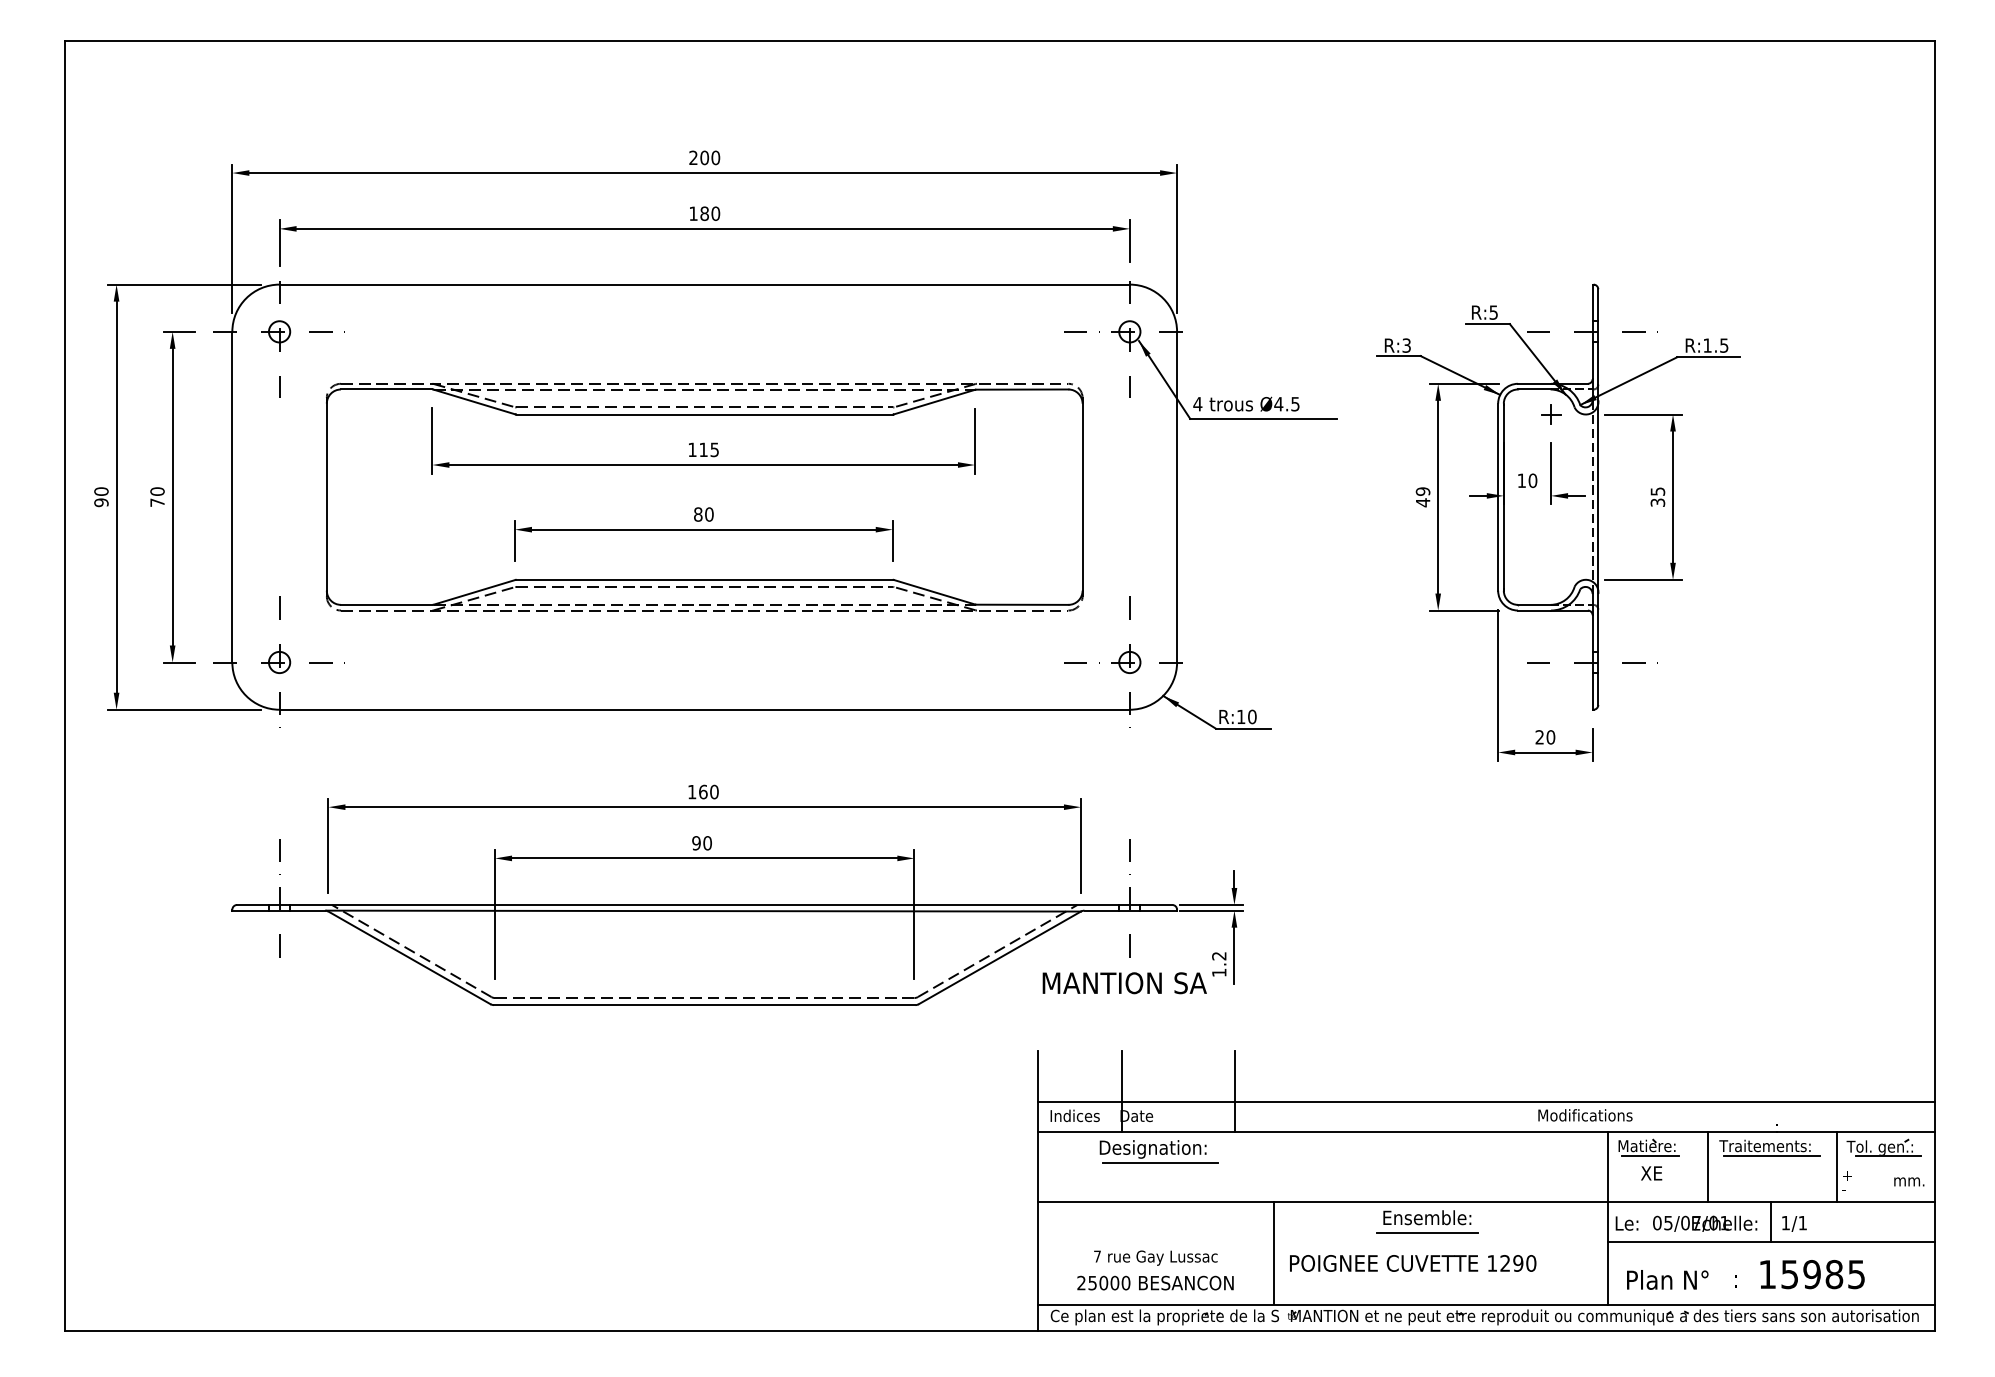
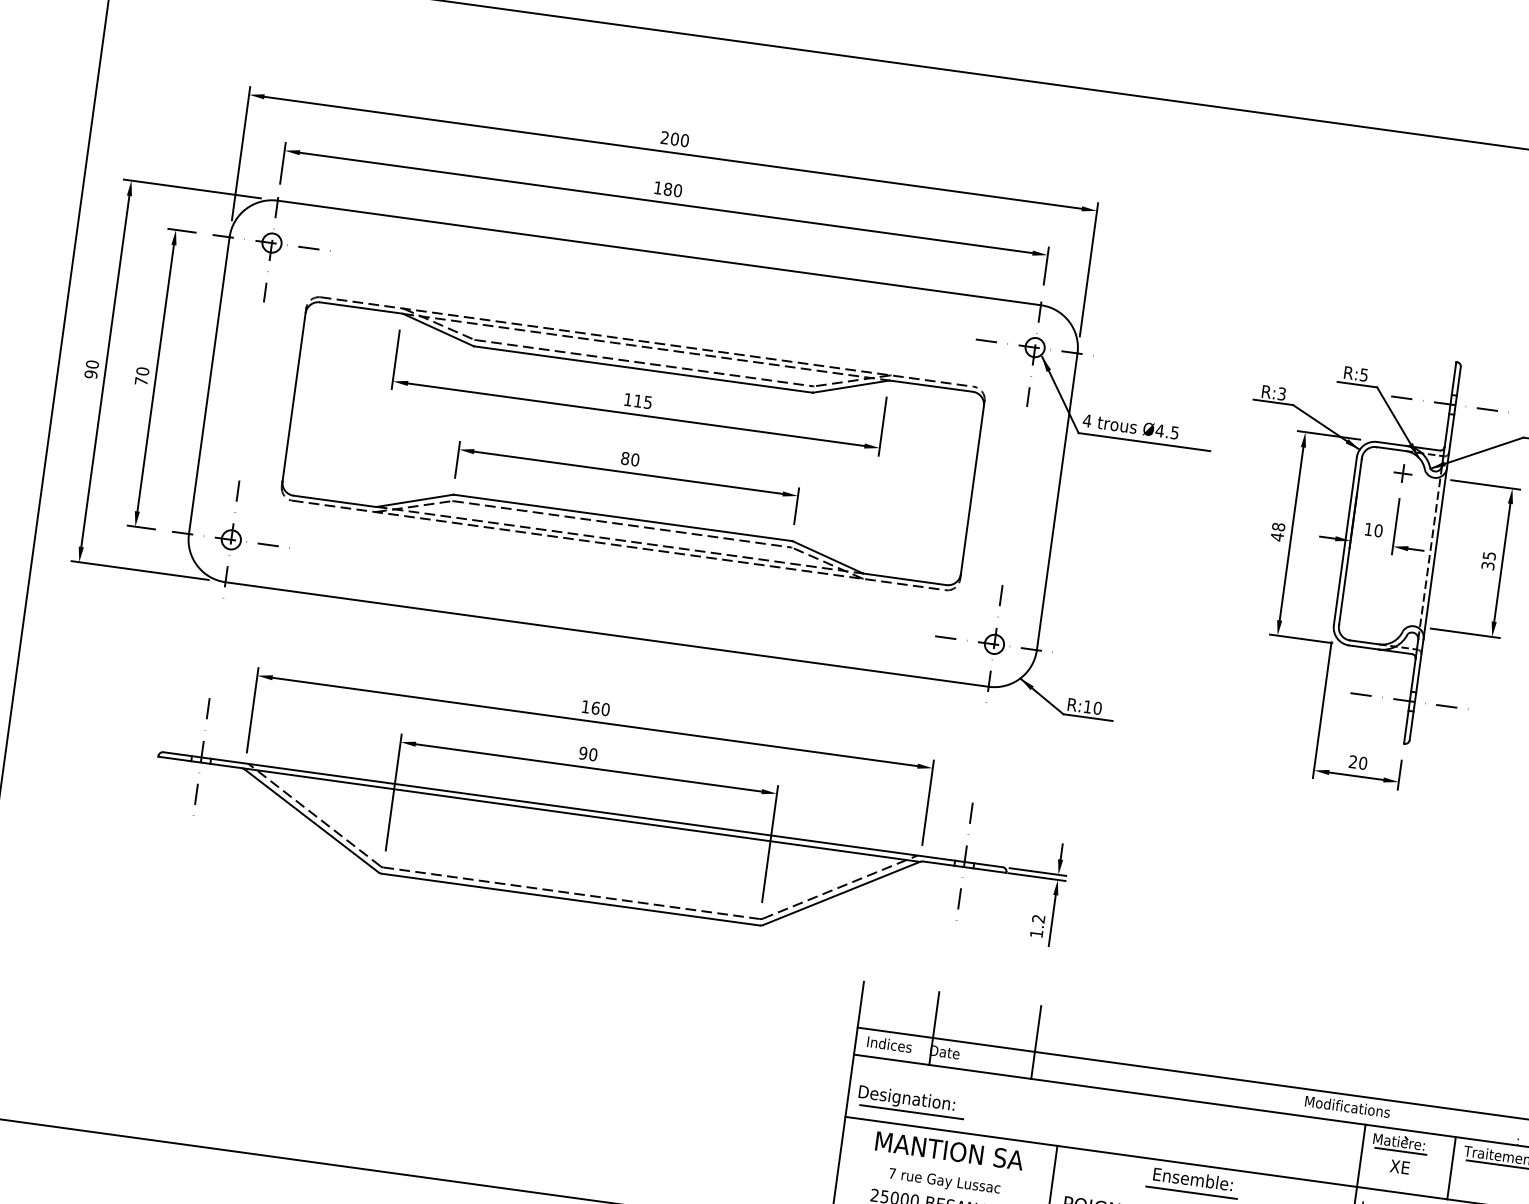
text: (1423, 491) -> (1279, 527), 49 -> 48
text: (1124, 983) -> (949, 1151), moved
part: (1158, 1151) -> (911, 1102), moved

